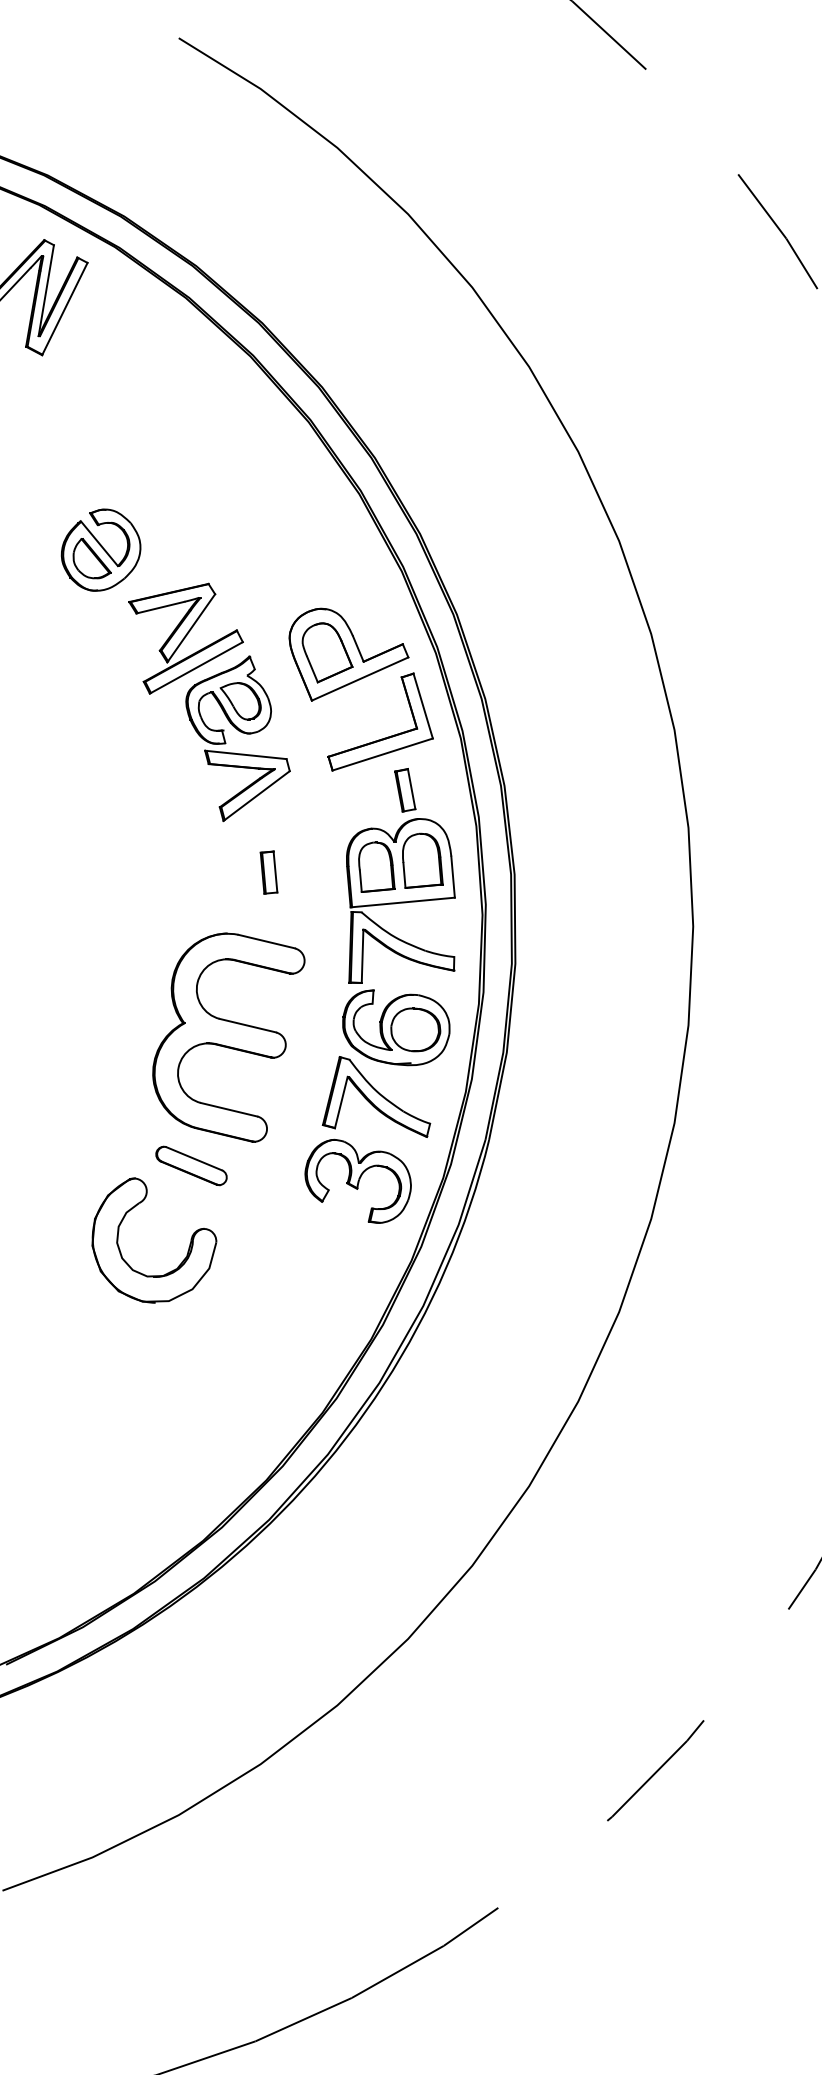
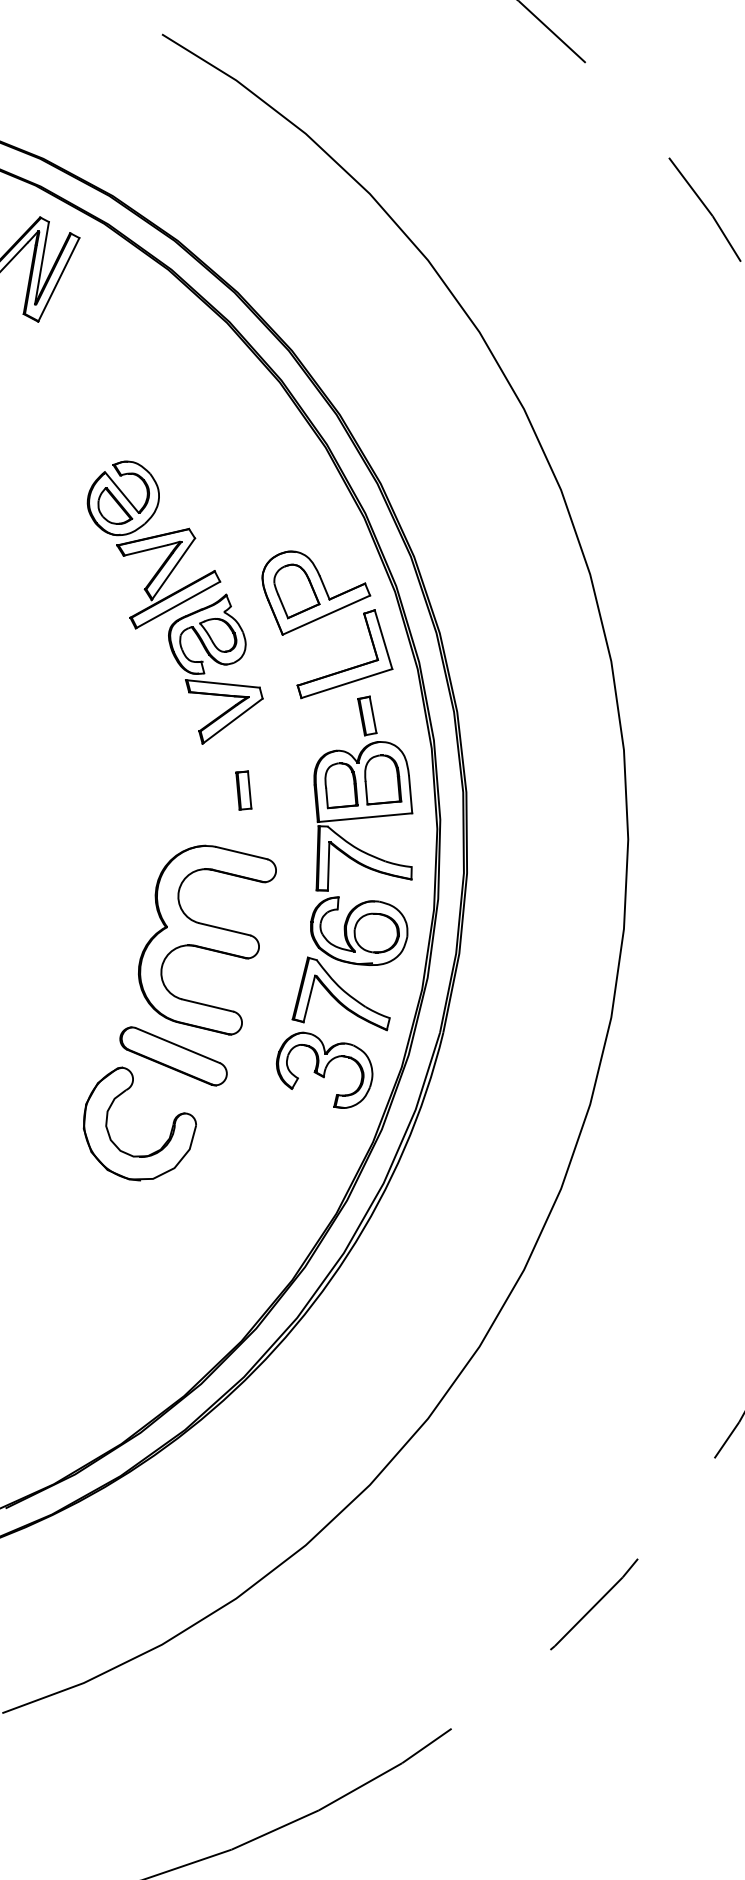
part: (100, 549) -> (122, 497), moved
part: (191, 1165) -> (173, 1055), size x1.67

